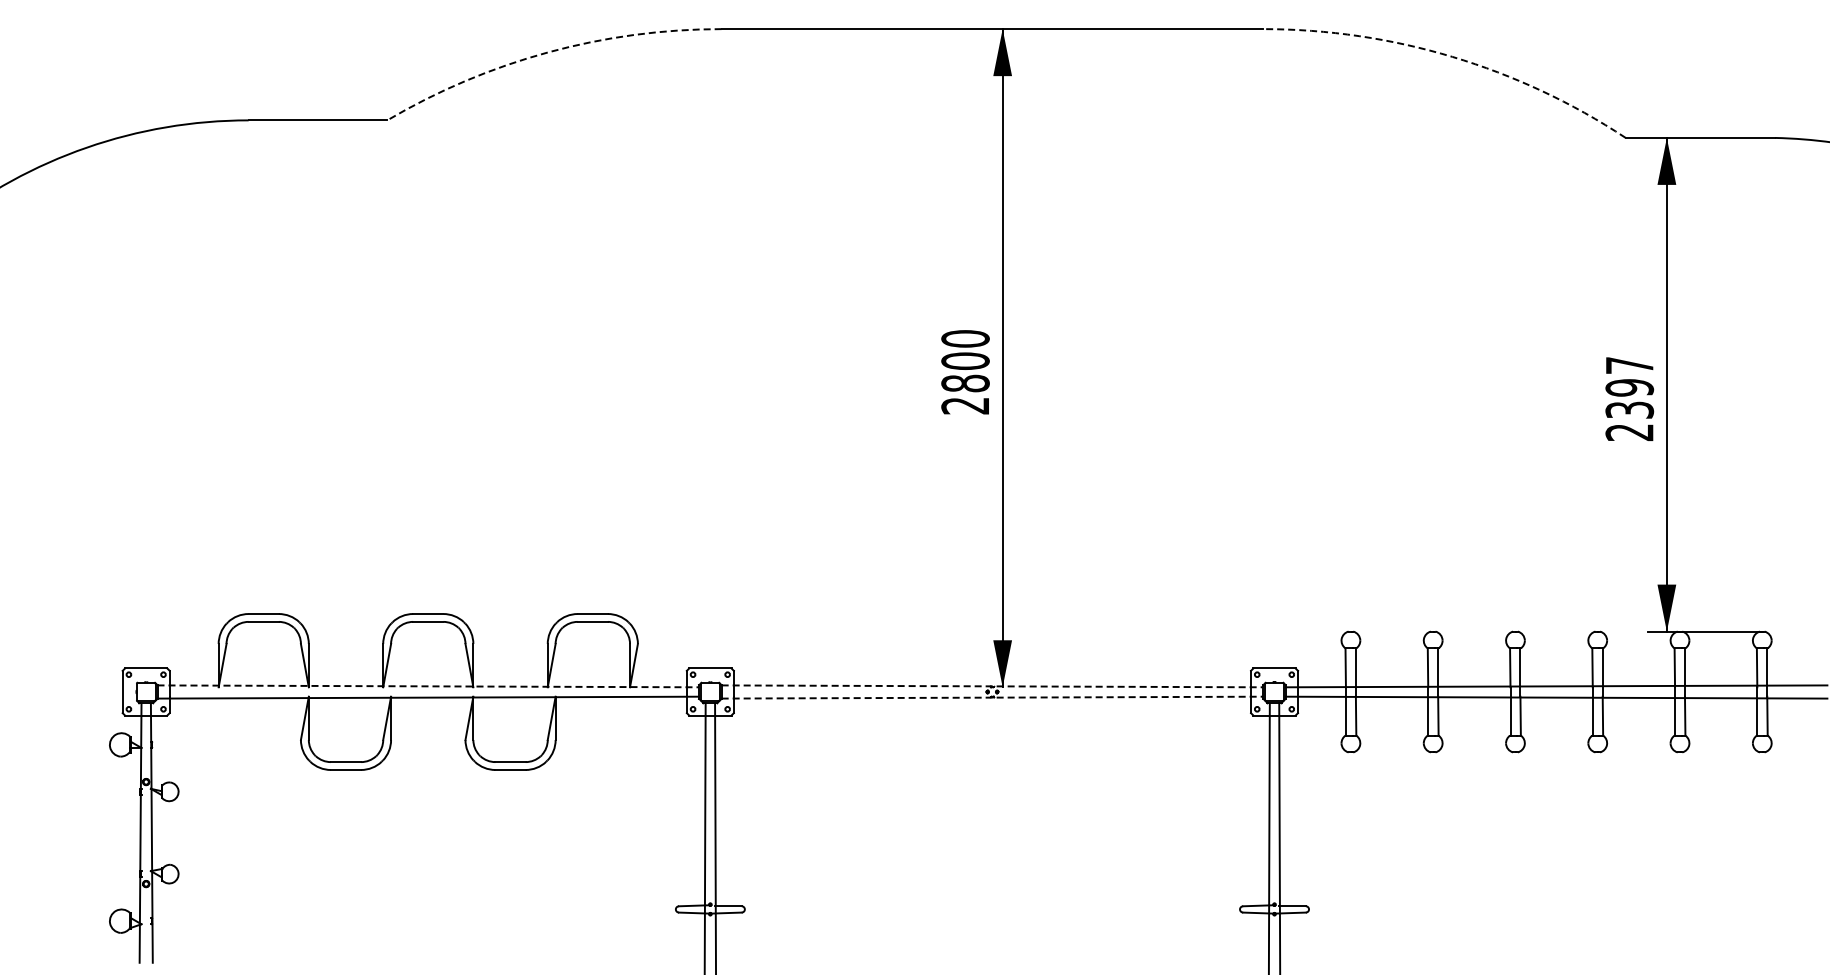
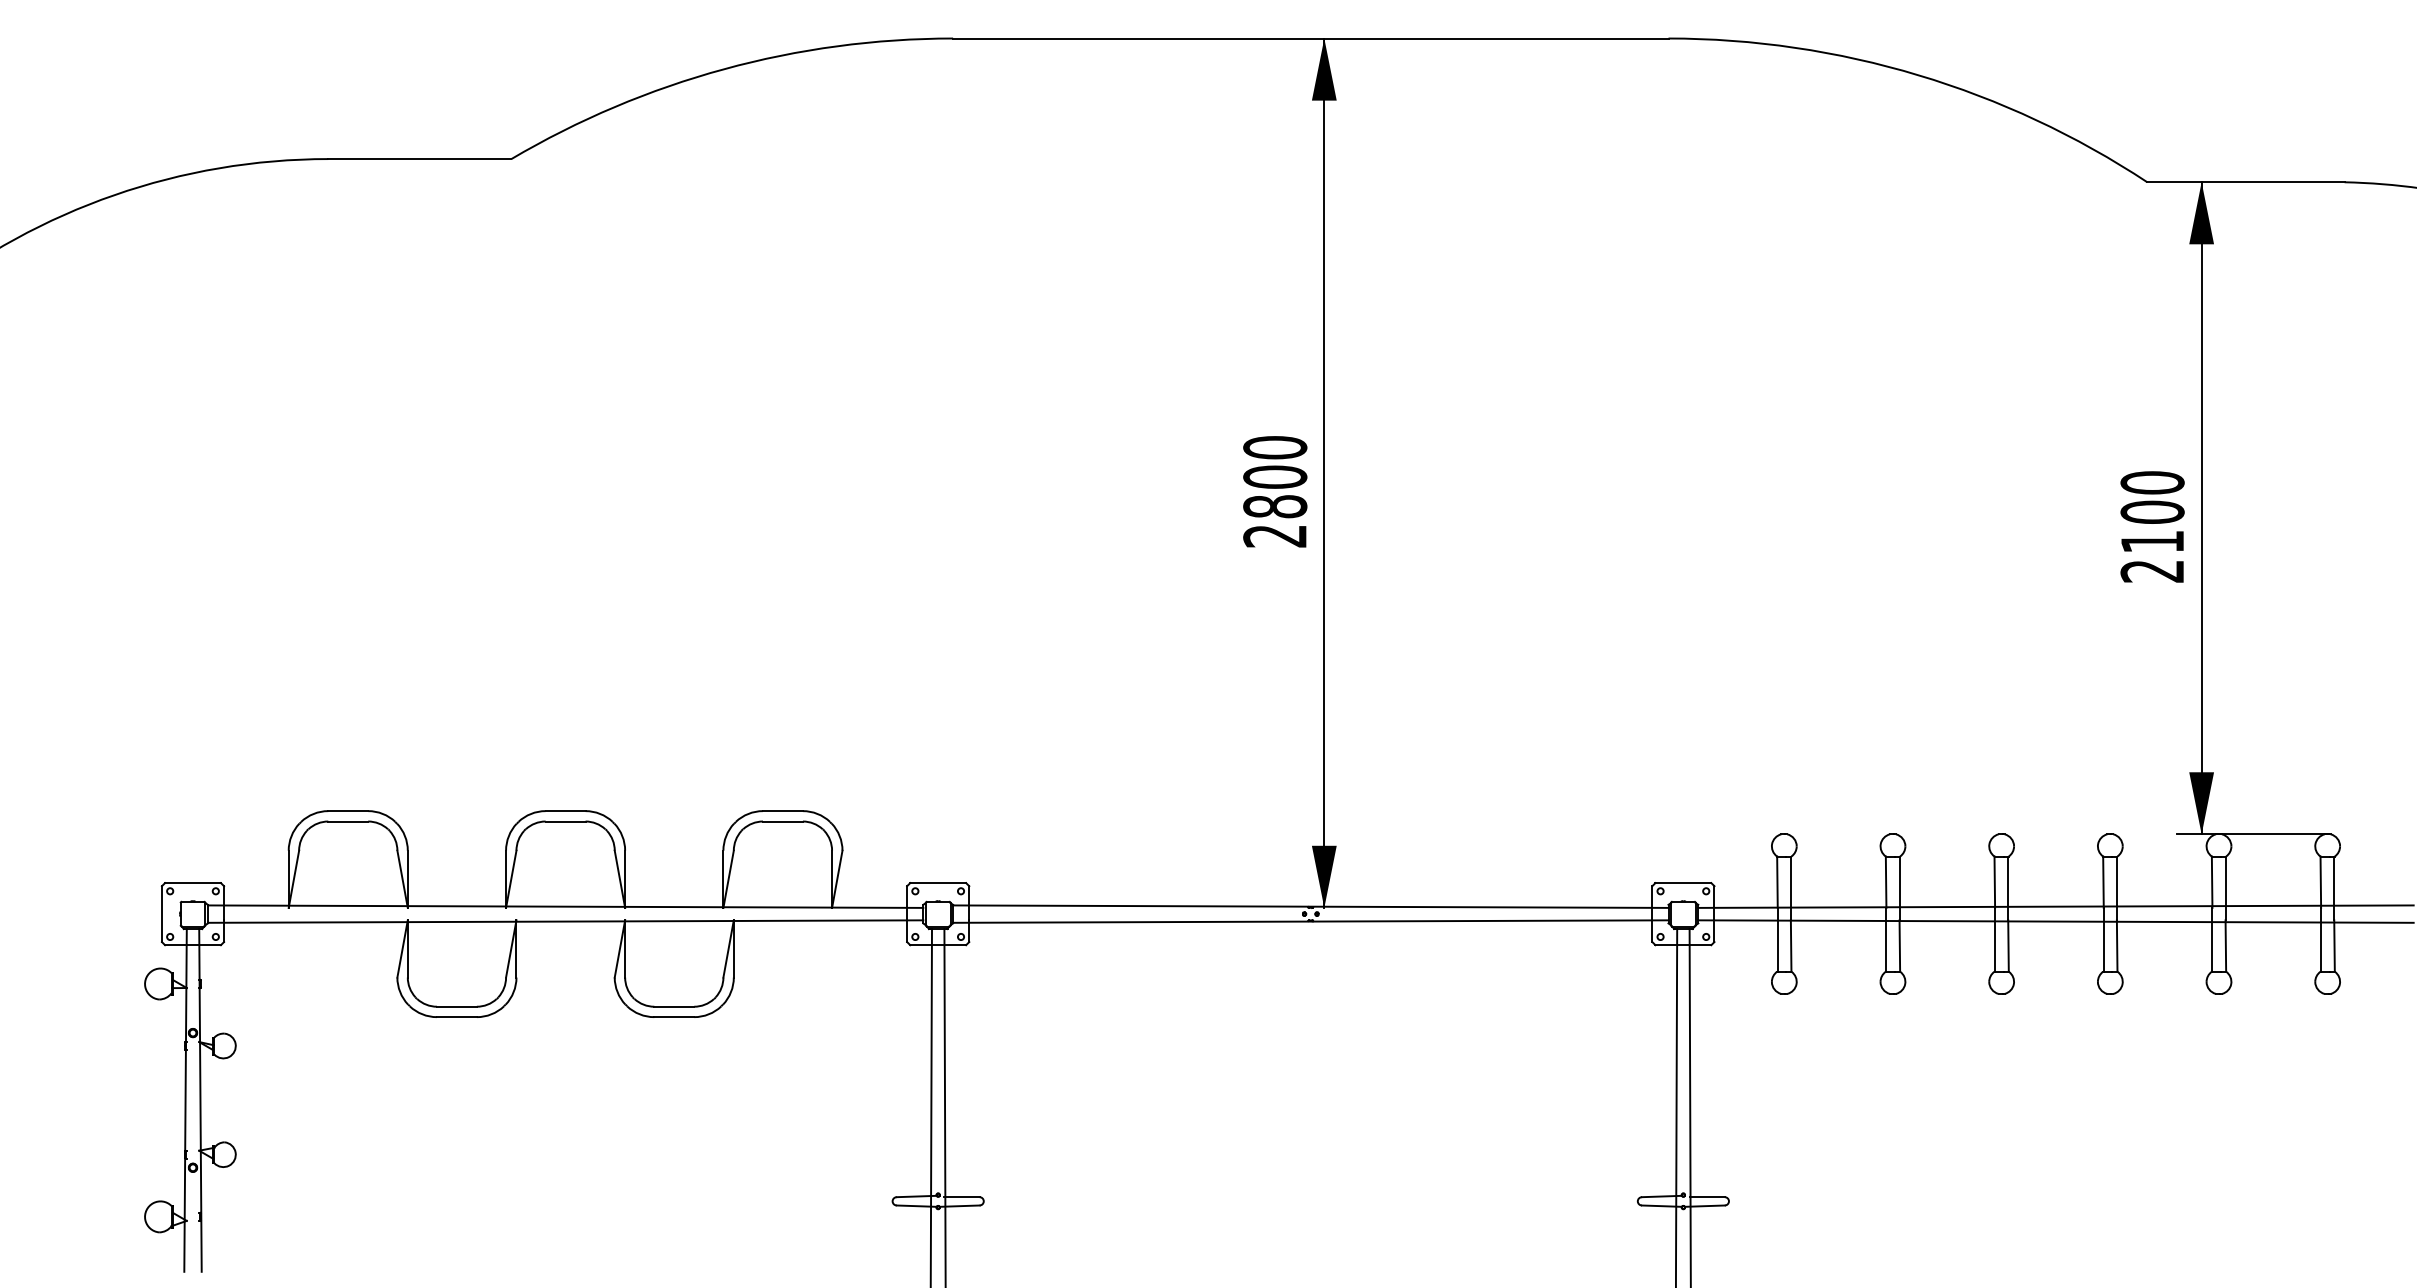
arc: (548, 52) -> (724, 69), dashed -> solid
arc: (1452, 56) -> (1918, 74), dashed -> solid
text: (1629, 387) -> (2152, 511), 2397 -> 2100
line: (428, 686) -> (565, 906), dashed -> solid
line: (992, 686) -> (1310, 906), dashed -> solid
line: (992, 697) -> (1310, 921), dashed -> solid

